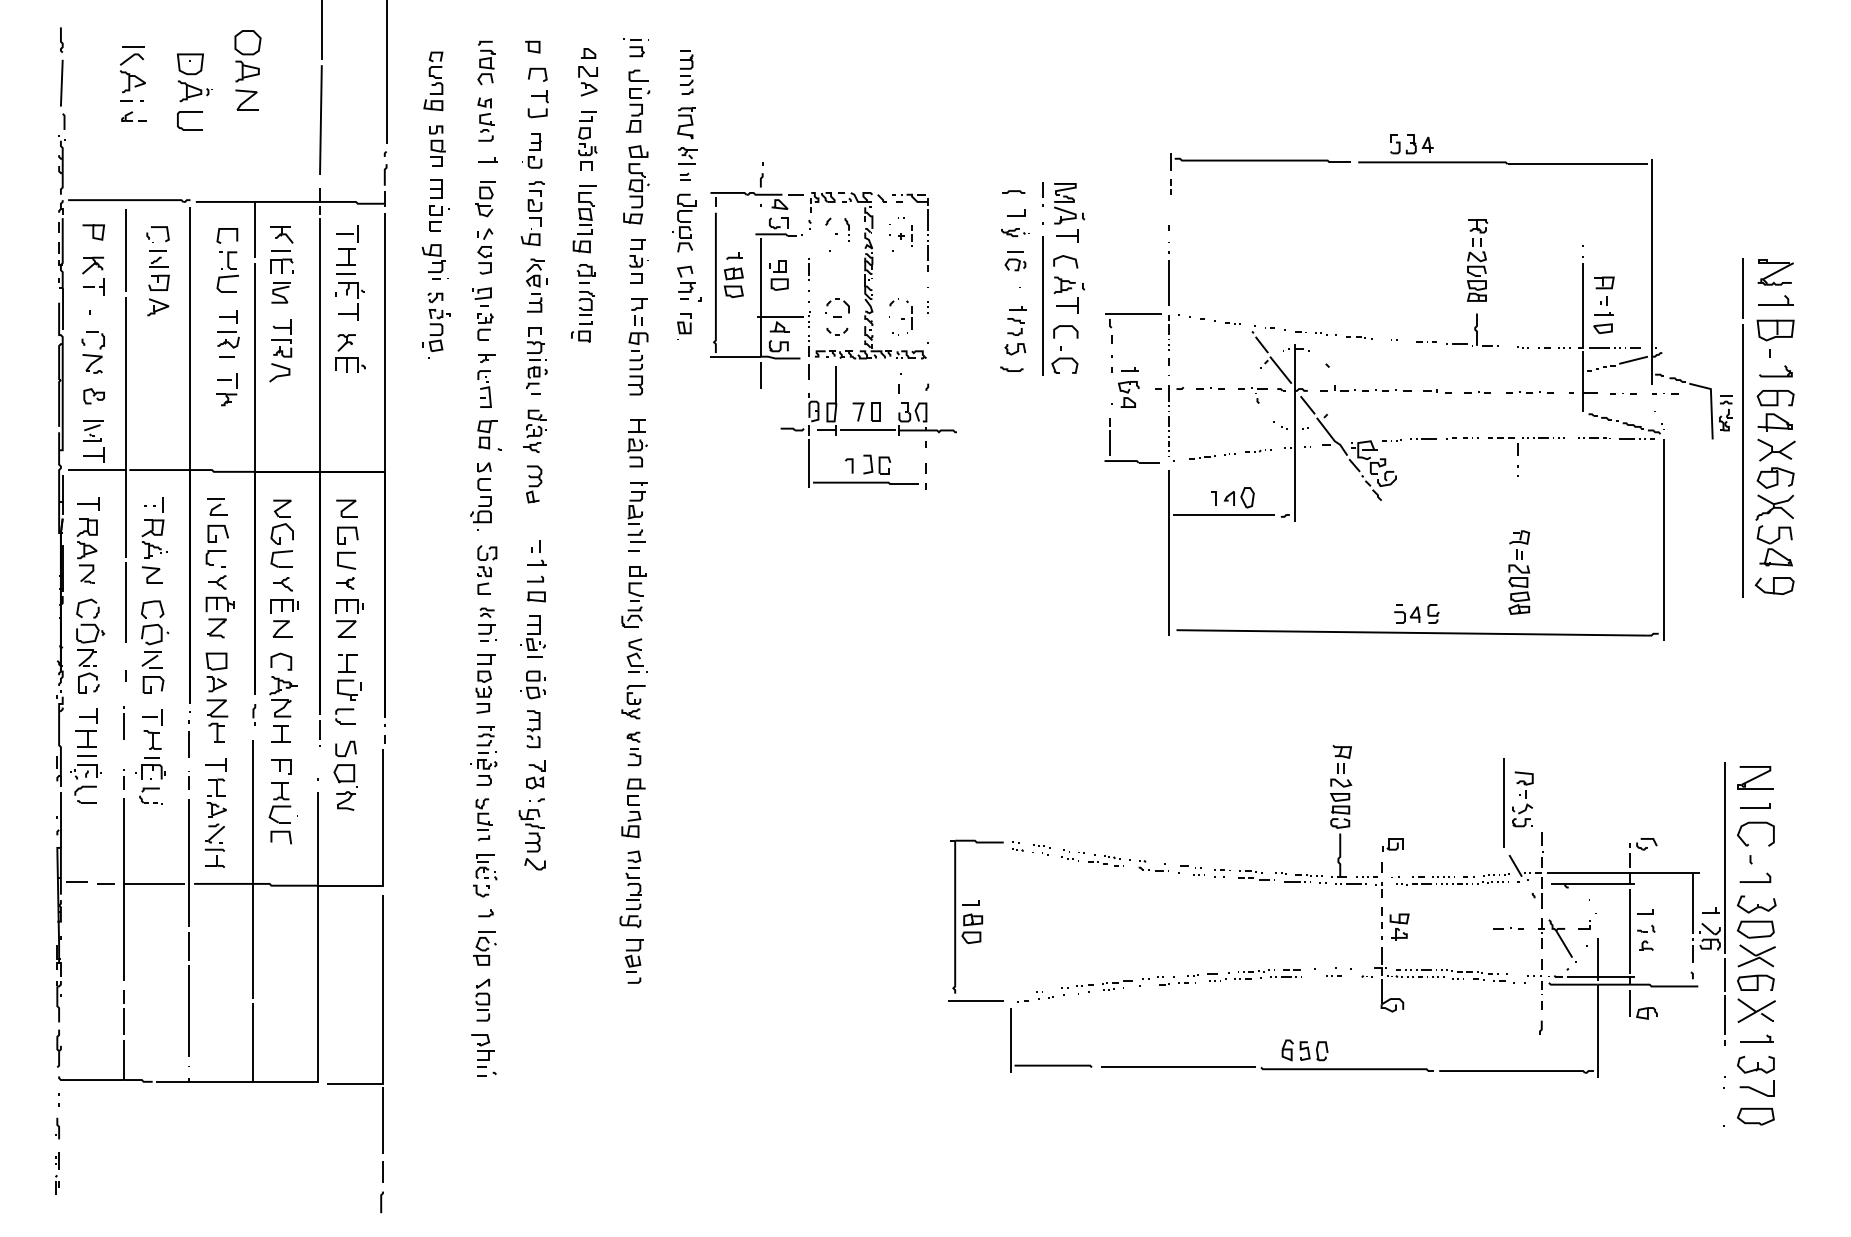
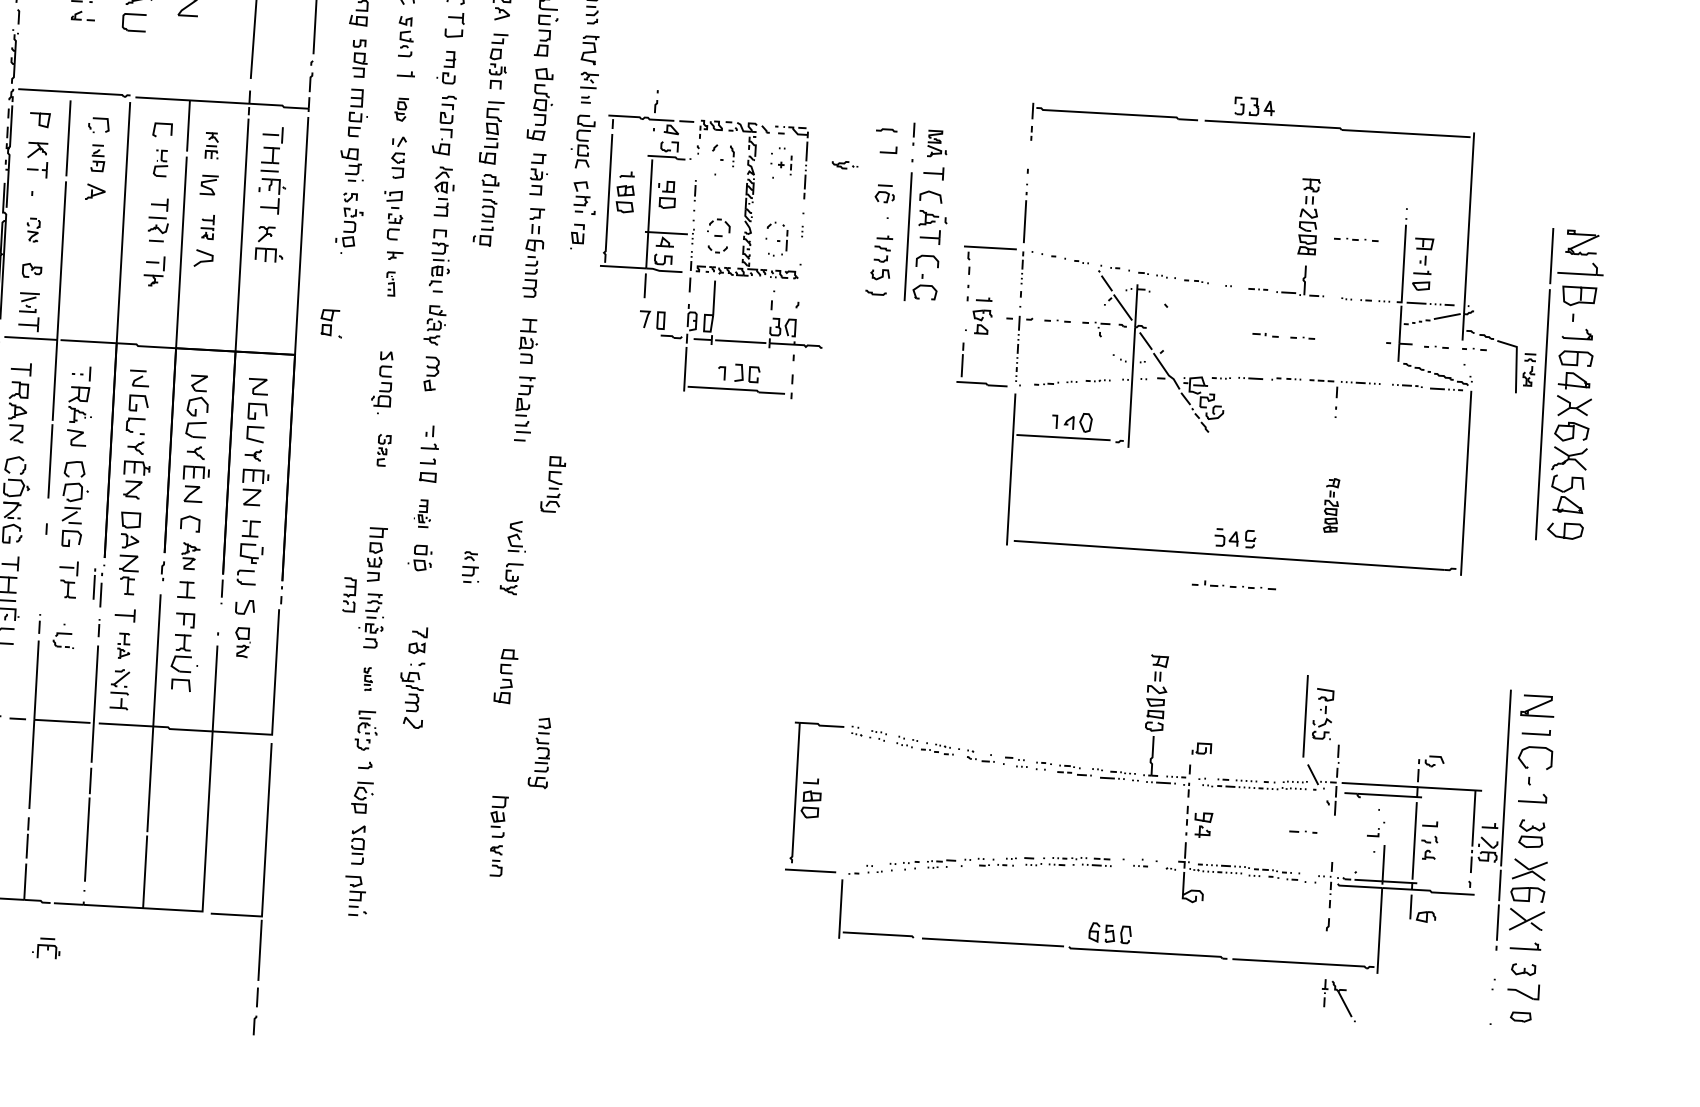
part: (485, 199) -> (401, 109), size x0.7
part: (1069, 203) -> (937, 143), size x0.7
part: (1015, 232) -> (845, 165), moved
part: (281, 249) -> (211, 145), size x0.6
part: (158, 270) -> (97, 158), size x0.7
part: (227, 271) -> (160, 162), size x0.7
part: (1775, 300) -> (1580, 268), size x1.4
part: (281, 338) -> (207, 227), size x0.7
part: (92, 352) -> (32, 230), size x0.6
part: (484, 388) -> (390, 283), size x0.7
part: (1365, 388) -> (1233, 584), moved
part: (1529, 392) -> (1355, 239), moved
part: (866, 411) -> (652, 319), moved
part: (489, 435) -> (331, 323), moved
part: (487, 569) -> (384, 449), size x0.7
part: (1519, 572) -> (1331, 505), size x0.7
part: (633, 596) -> (552, 484), moved
part: (487, 624) -> (470, 567), moved
part: (532, 636) -> (422, 513), size x0.7
part: (283, 696) -> (190, 555), size x0.7
line: (123, 722) -> (94, 583), moved
part: (533, 728) -> (349, 594), moved
part: (633, 748) -> (495, 860), moved
part: (150, 768) -> (46, 948), moved
part: (345, 787) -> (242, 642), size x0.7
part: (216, 797) -> (123, 645), size x0.7
part: (483, 819) -> (367, 679), size x0.6
part: (630, 889) -> (539, 753), moved
part: (1756, 916) -> (1531, 833), size x0.7
part: (1557, 940) -> (1339, 1000), moved
part: (1755, 1064) -> (1523, 969), size x0.7
part: (1755, 1116) -> (1520, 1017), size x0.6

